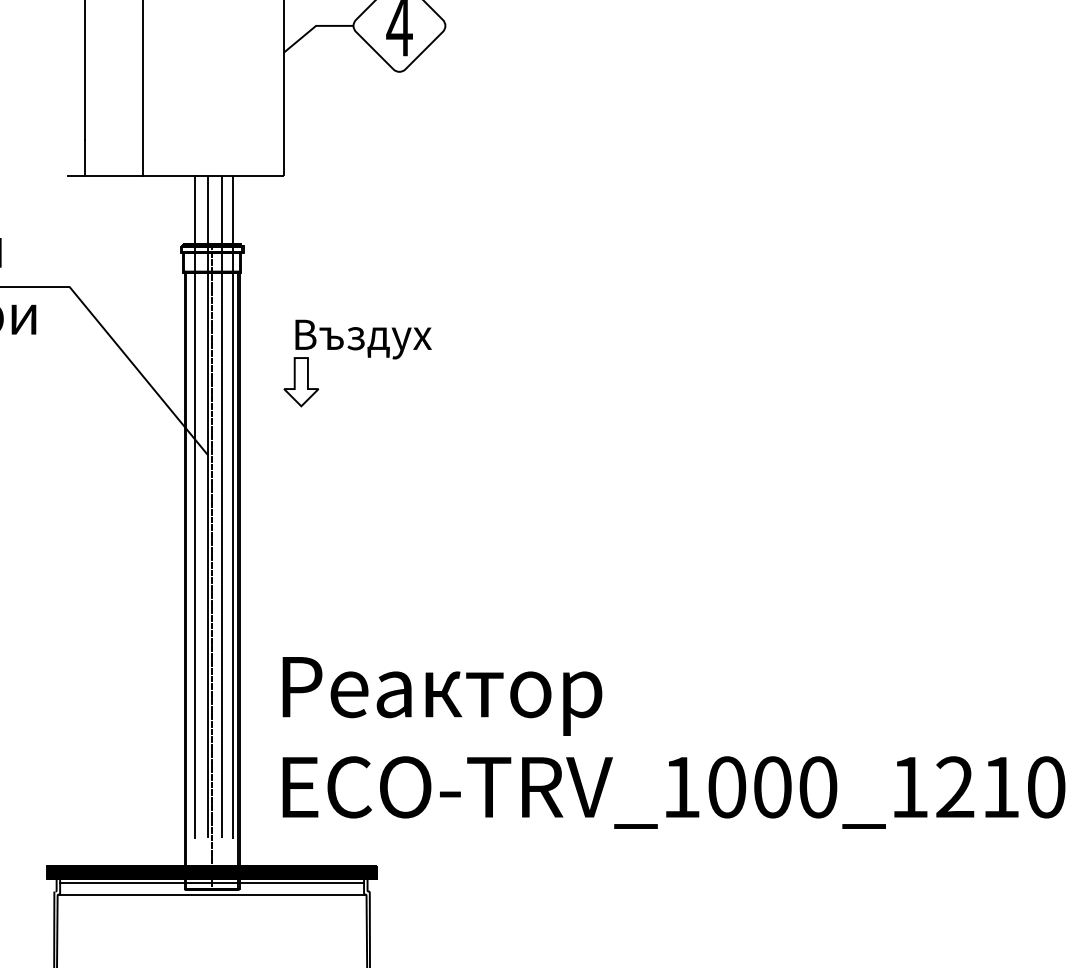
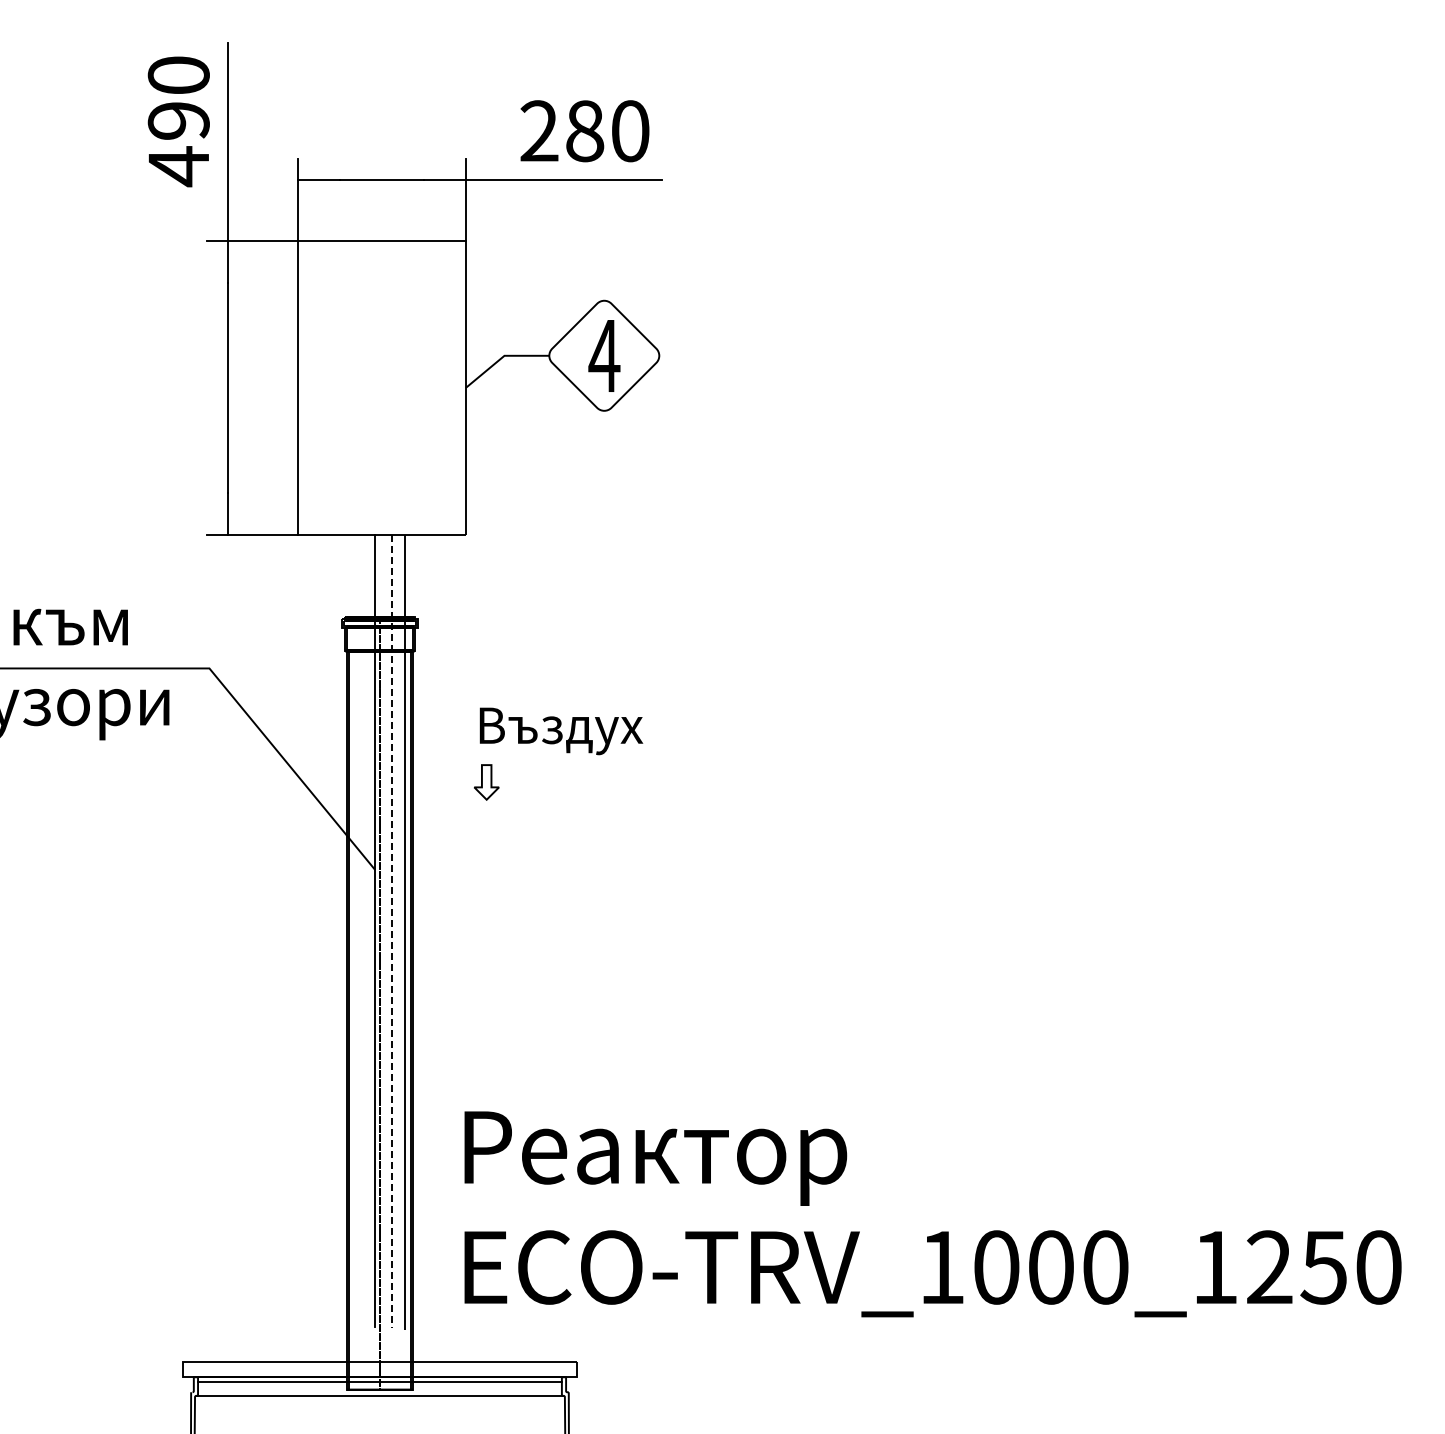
part: (301, 382) -> (486, 782), size x0.6
line: (194, 506) -> (359, 931), removed
line: (221, 506) -> (391, 931), solid -> dashed
text: (1000, 787) -> (1323, 1267), ECO-TRV_1000_1210 -> ECO-TRV_1000_1250
hatch: (211, 872) -> (379, 1369), removed

